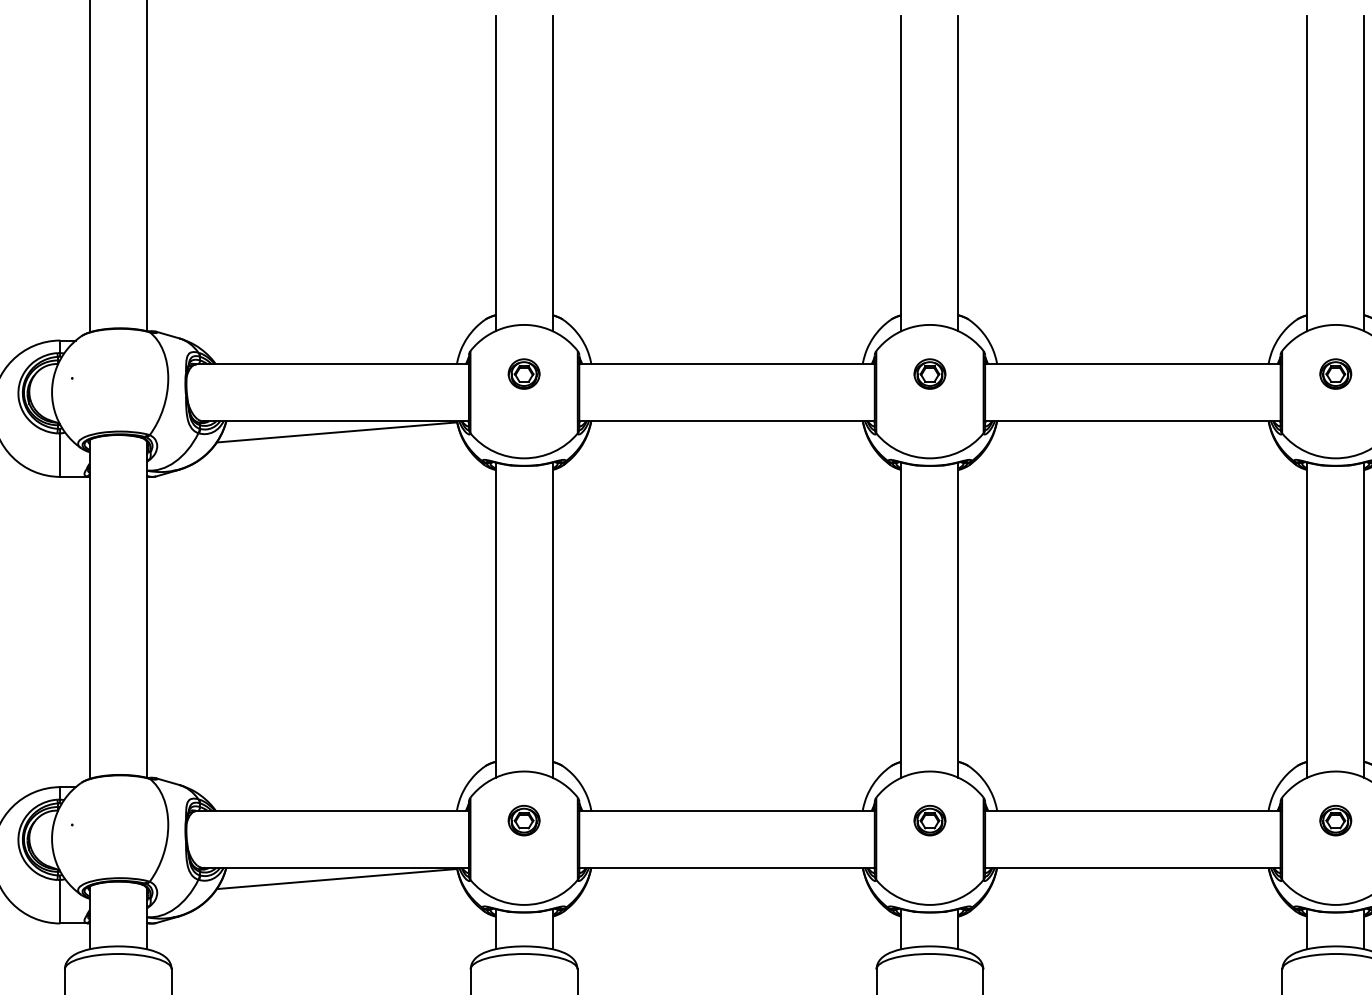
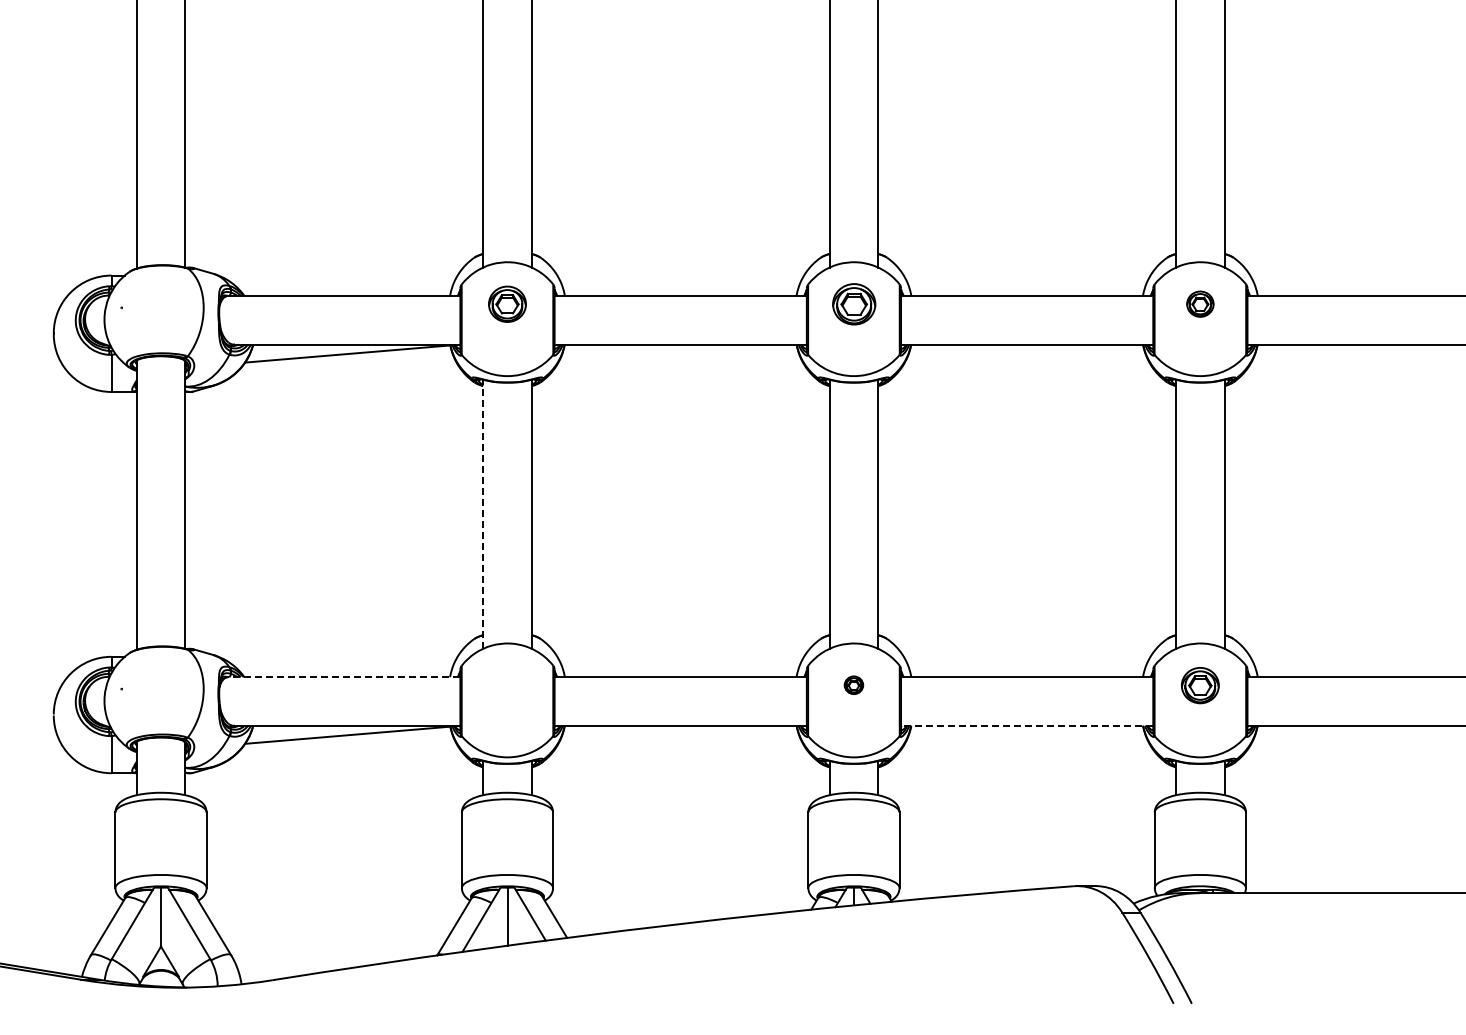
part: (524, 373) -> (507, 303), size x1.4
part: (929, 373) -> (853, 303), size x1.6
line: (496, 620) -> (483, 514), solid -> dashed
line: (332, 811) -> (343, 677), solid -> dashed
part: (524, 819) -> (507, 684), removed
part: (929, 819) -> (853, 684), size x0.7
part: (1335, 819) -> (1200, 684), size x1.4
line: (1132, 867) -> (1026, 725), solid -> dashed

